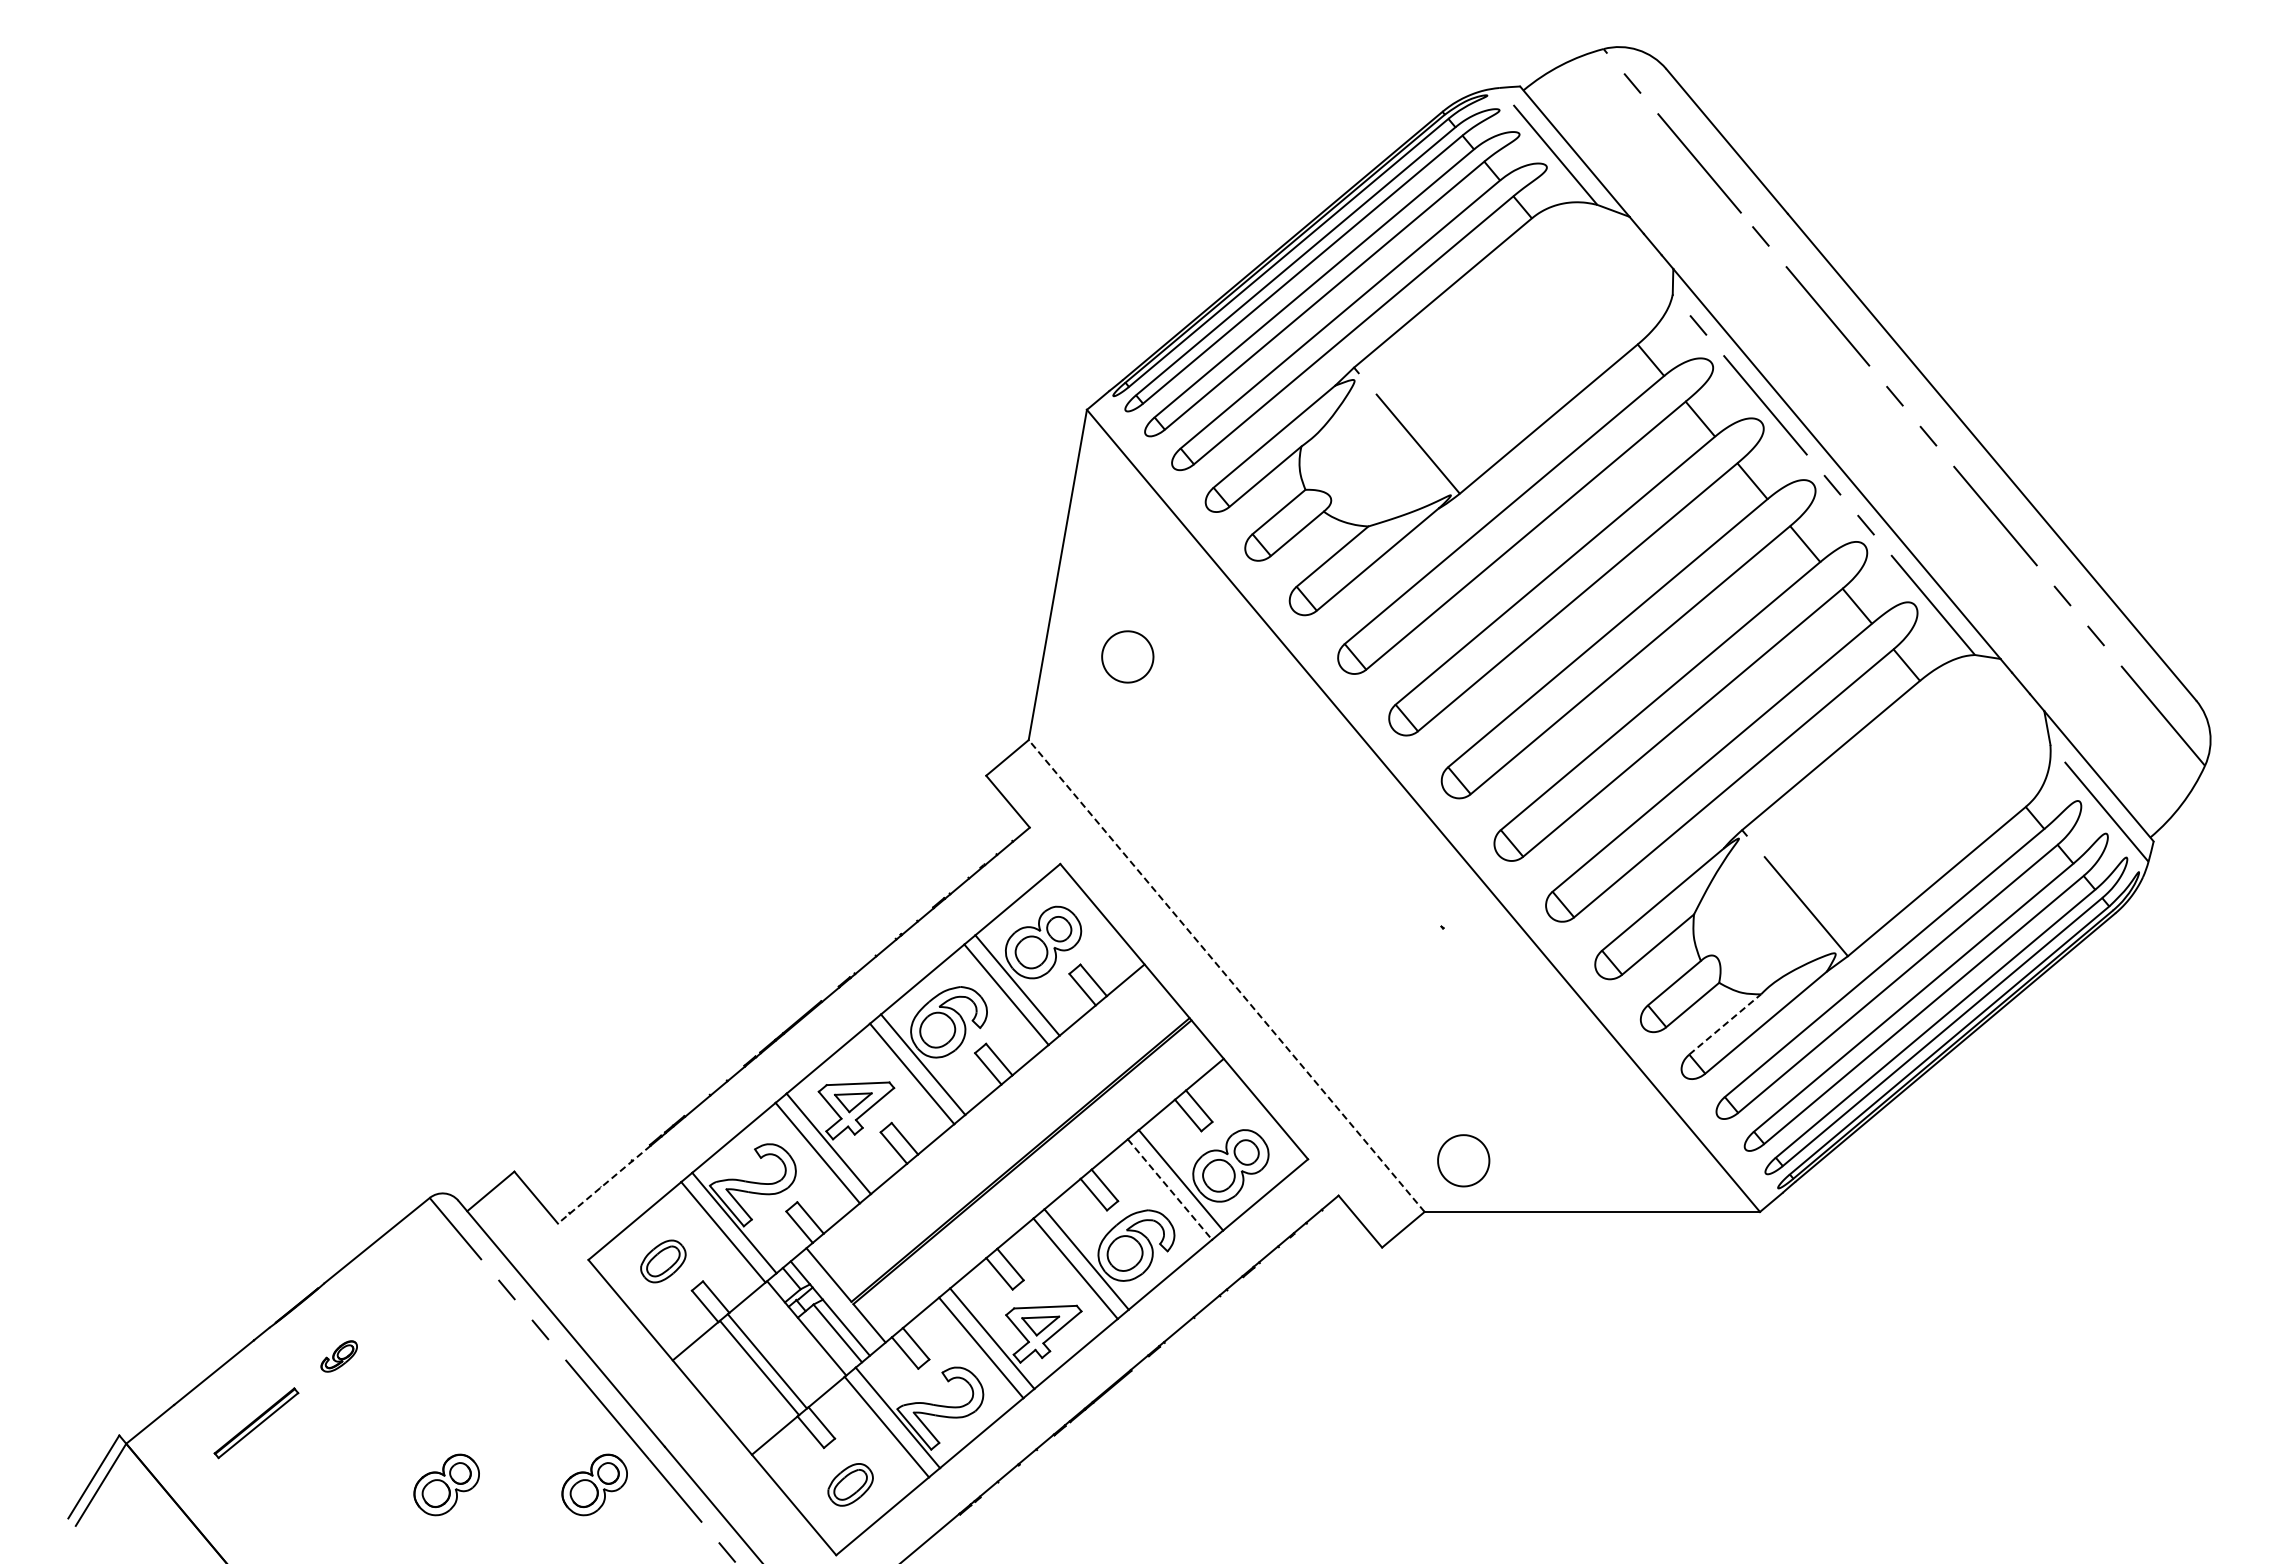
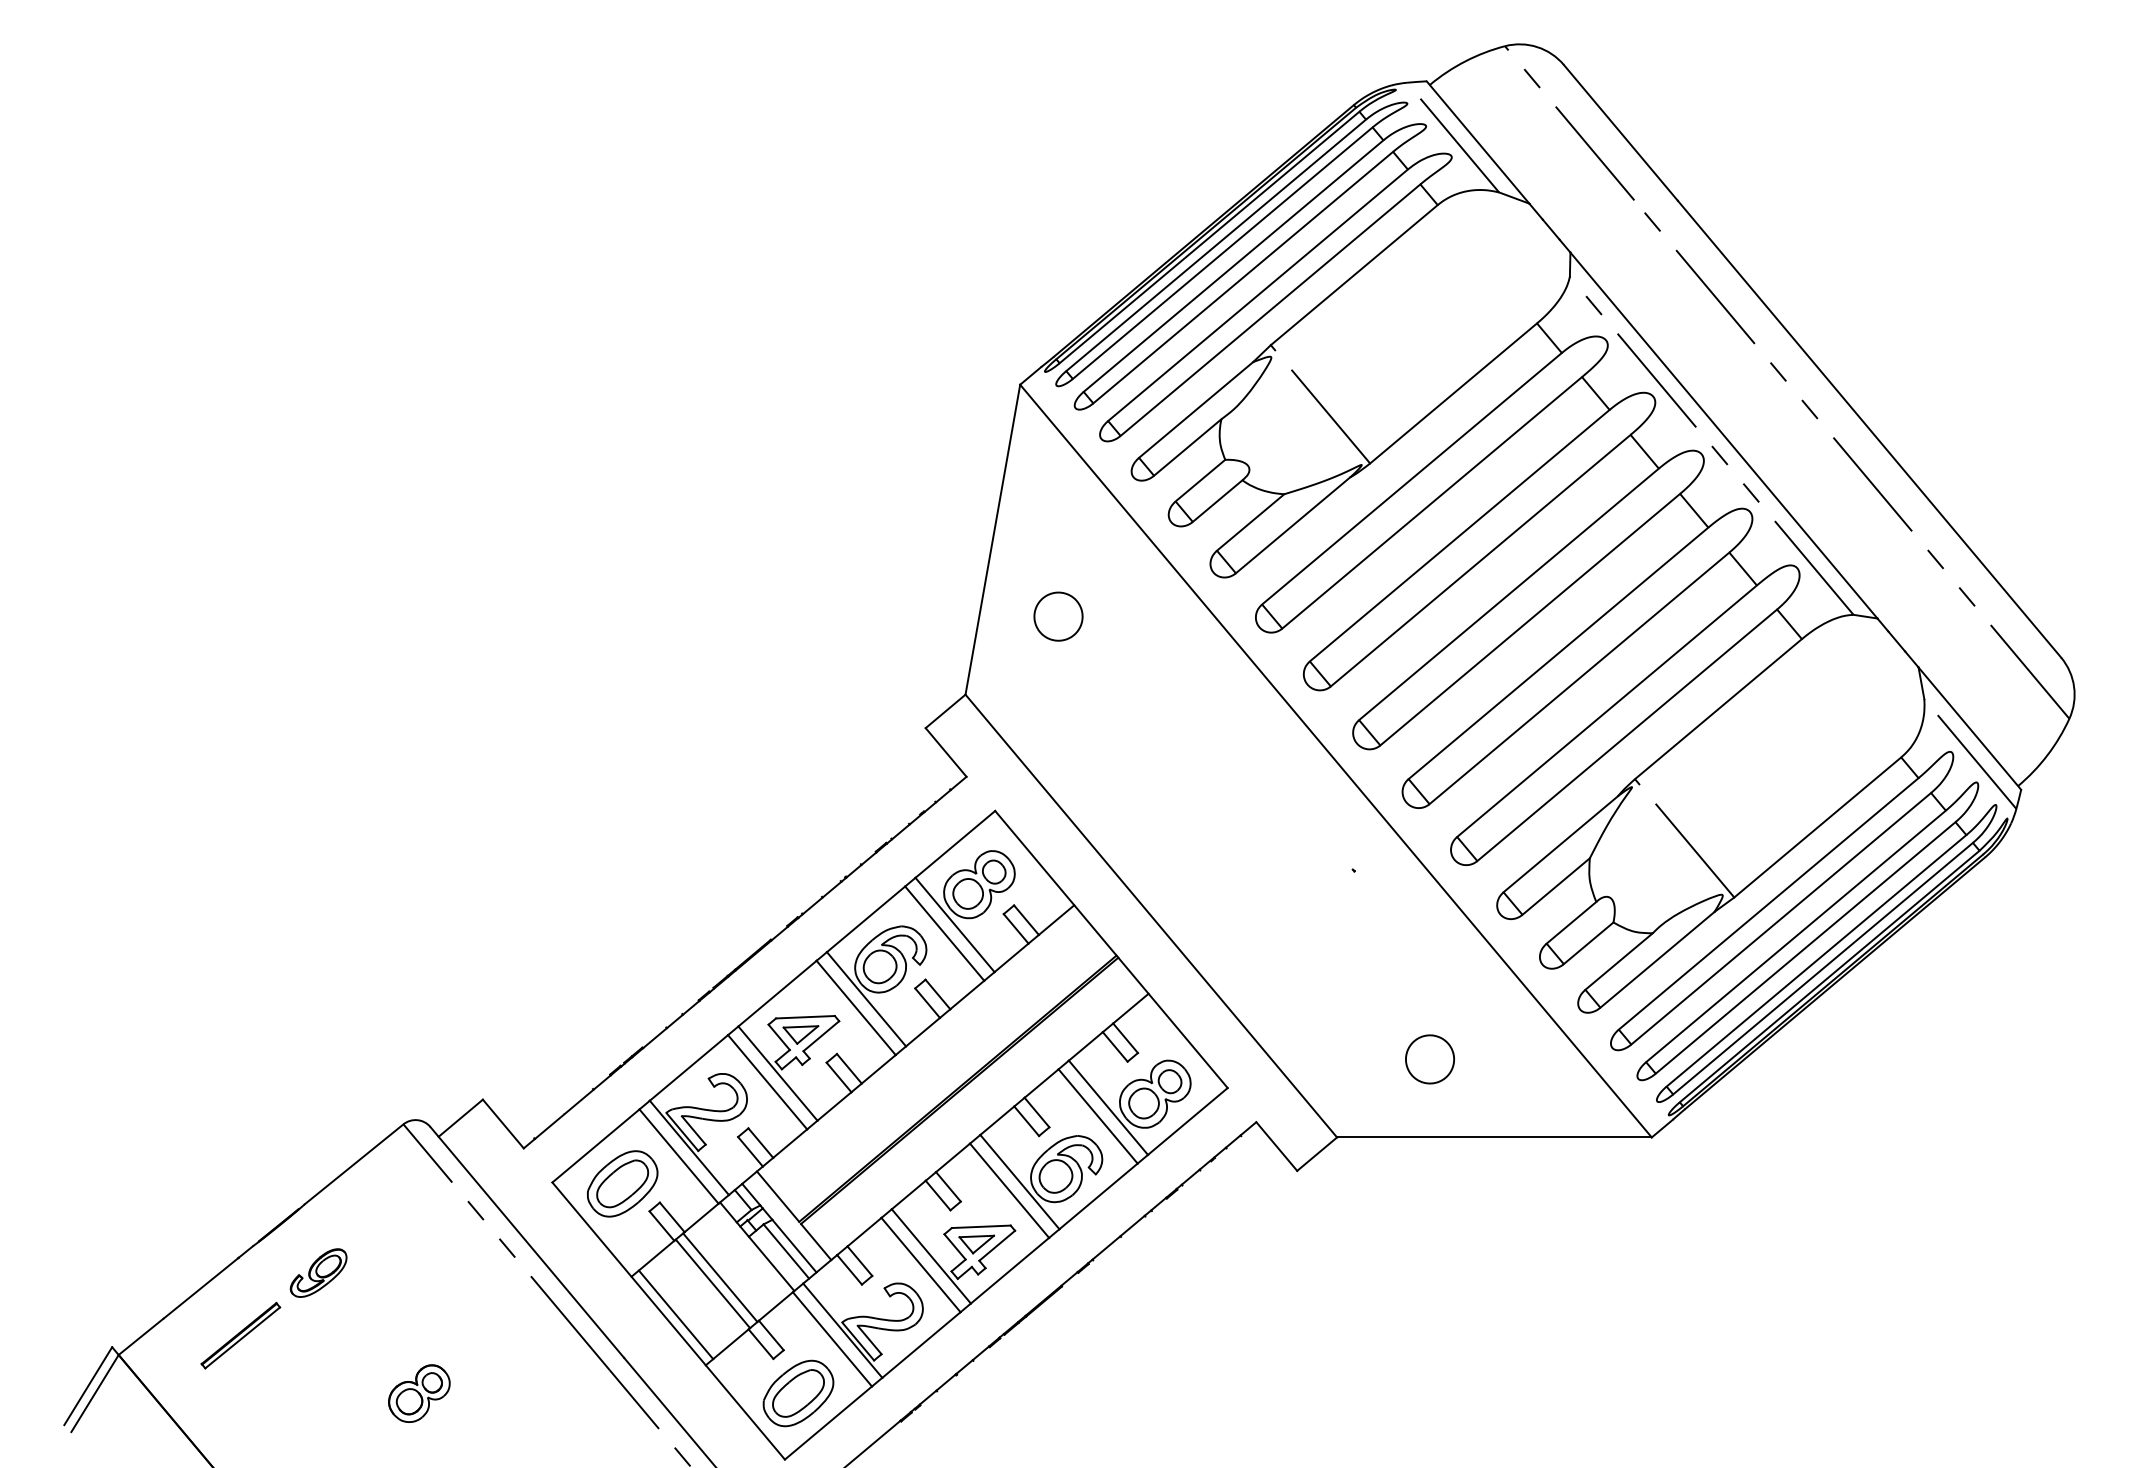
line: (1226, 976) -> (1151, 916), dashed -> solid
line: (1725, 1024) -> (1619, 961), dashed -> solid
part: (1463, 1160) -> (1429, 1059), moved
line: (604, 1184) -> (567, 1111), dashed -> solid
line: (1170, 1189) -> (1098, 1116), dashed -> solid
part: (663, 1261) -> (622, 1183), size x1.67
part: (338, 1356) -> (317, 1273), size x1.67
line: (719, 1400) -> (675, 1314), added
part: (594, 1484) -> (558, 1393), removed
part: (850, 1484) -> (798, 1393), size x1.67

